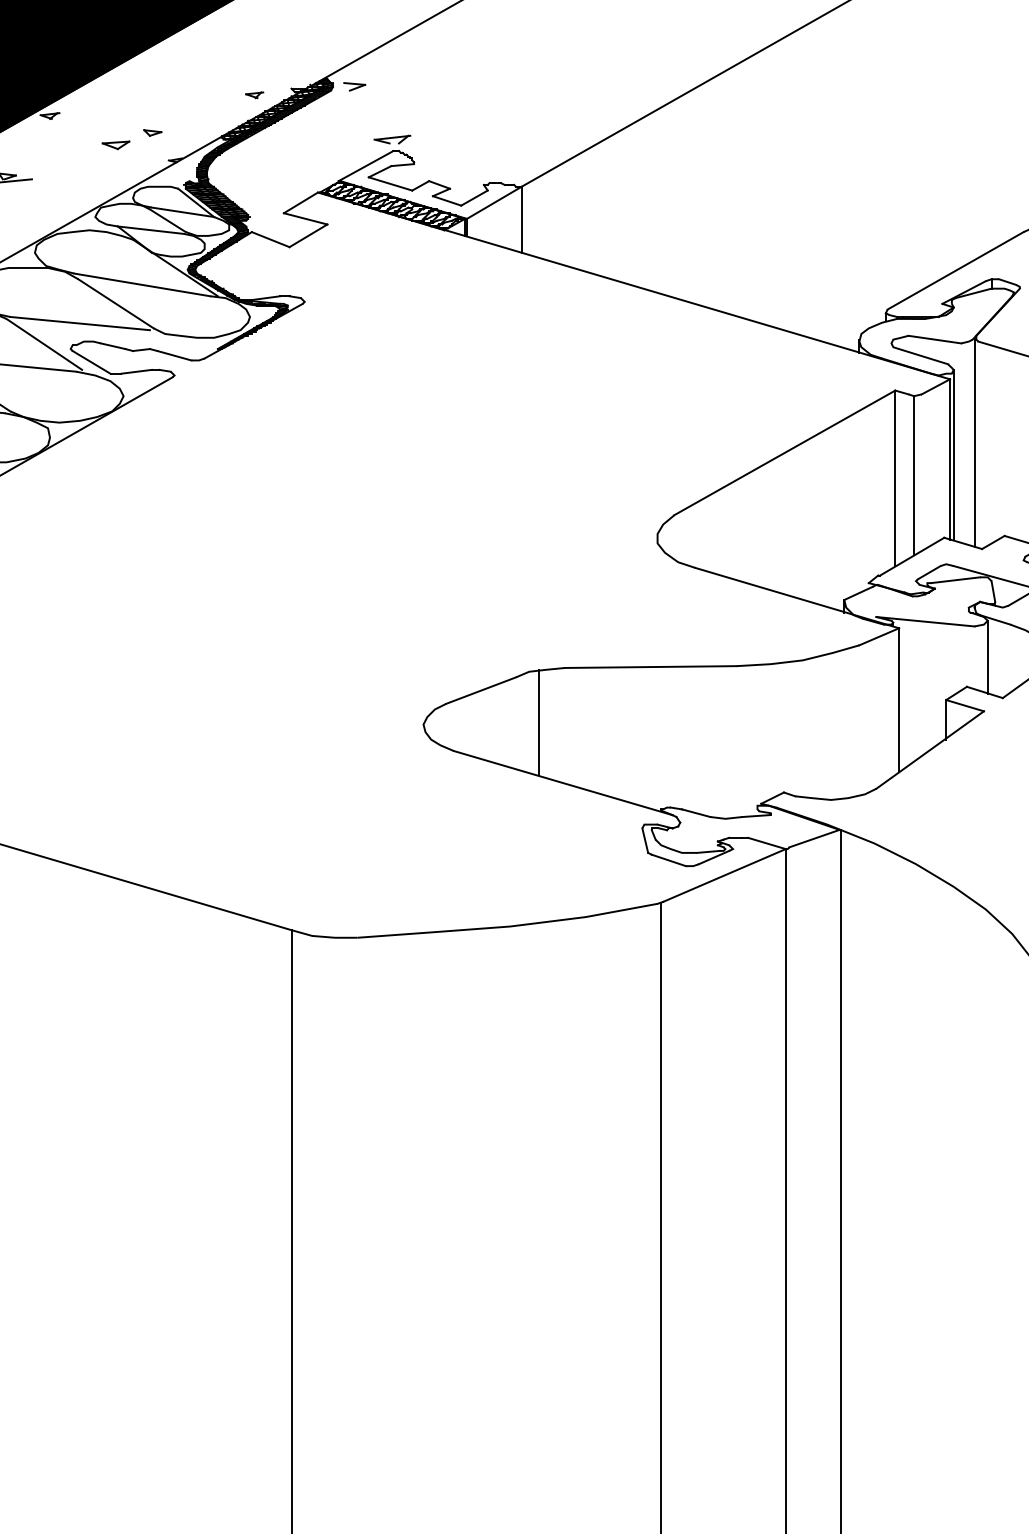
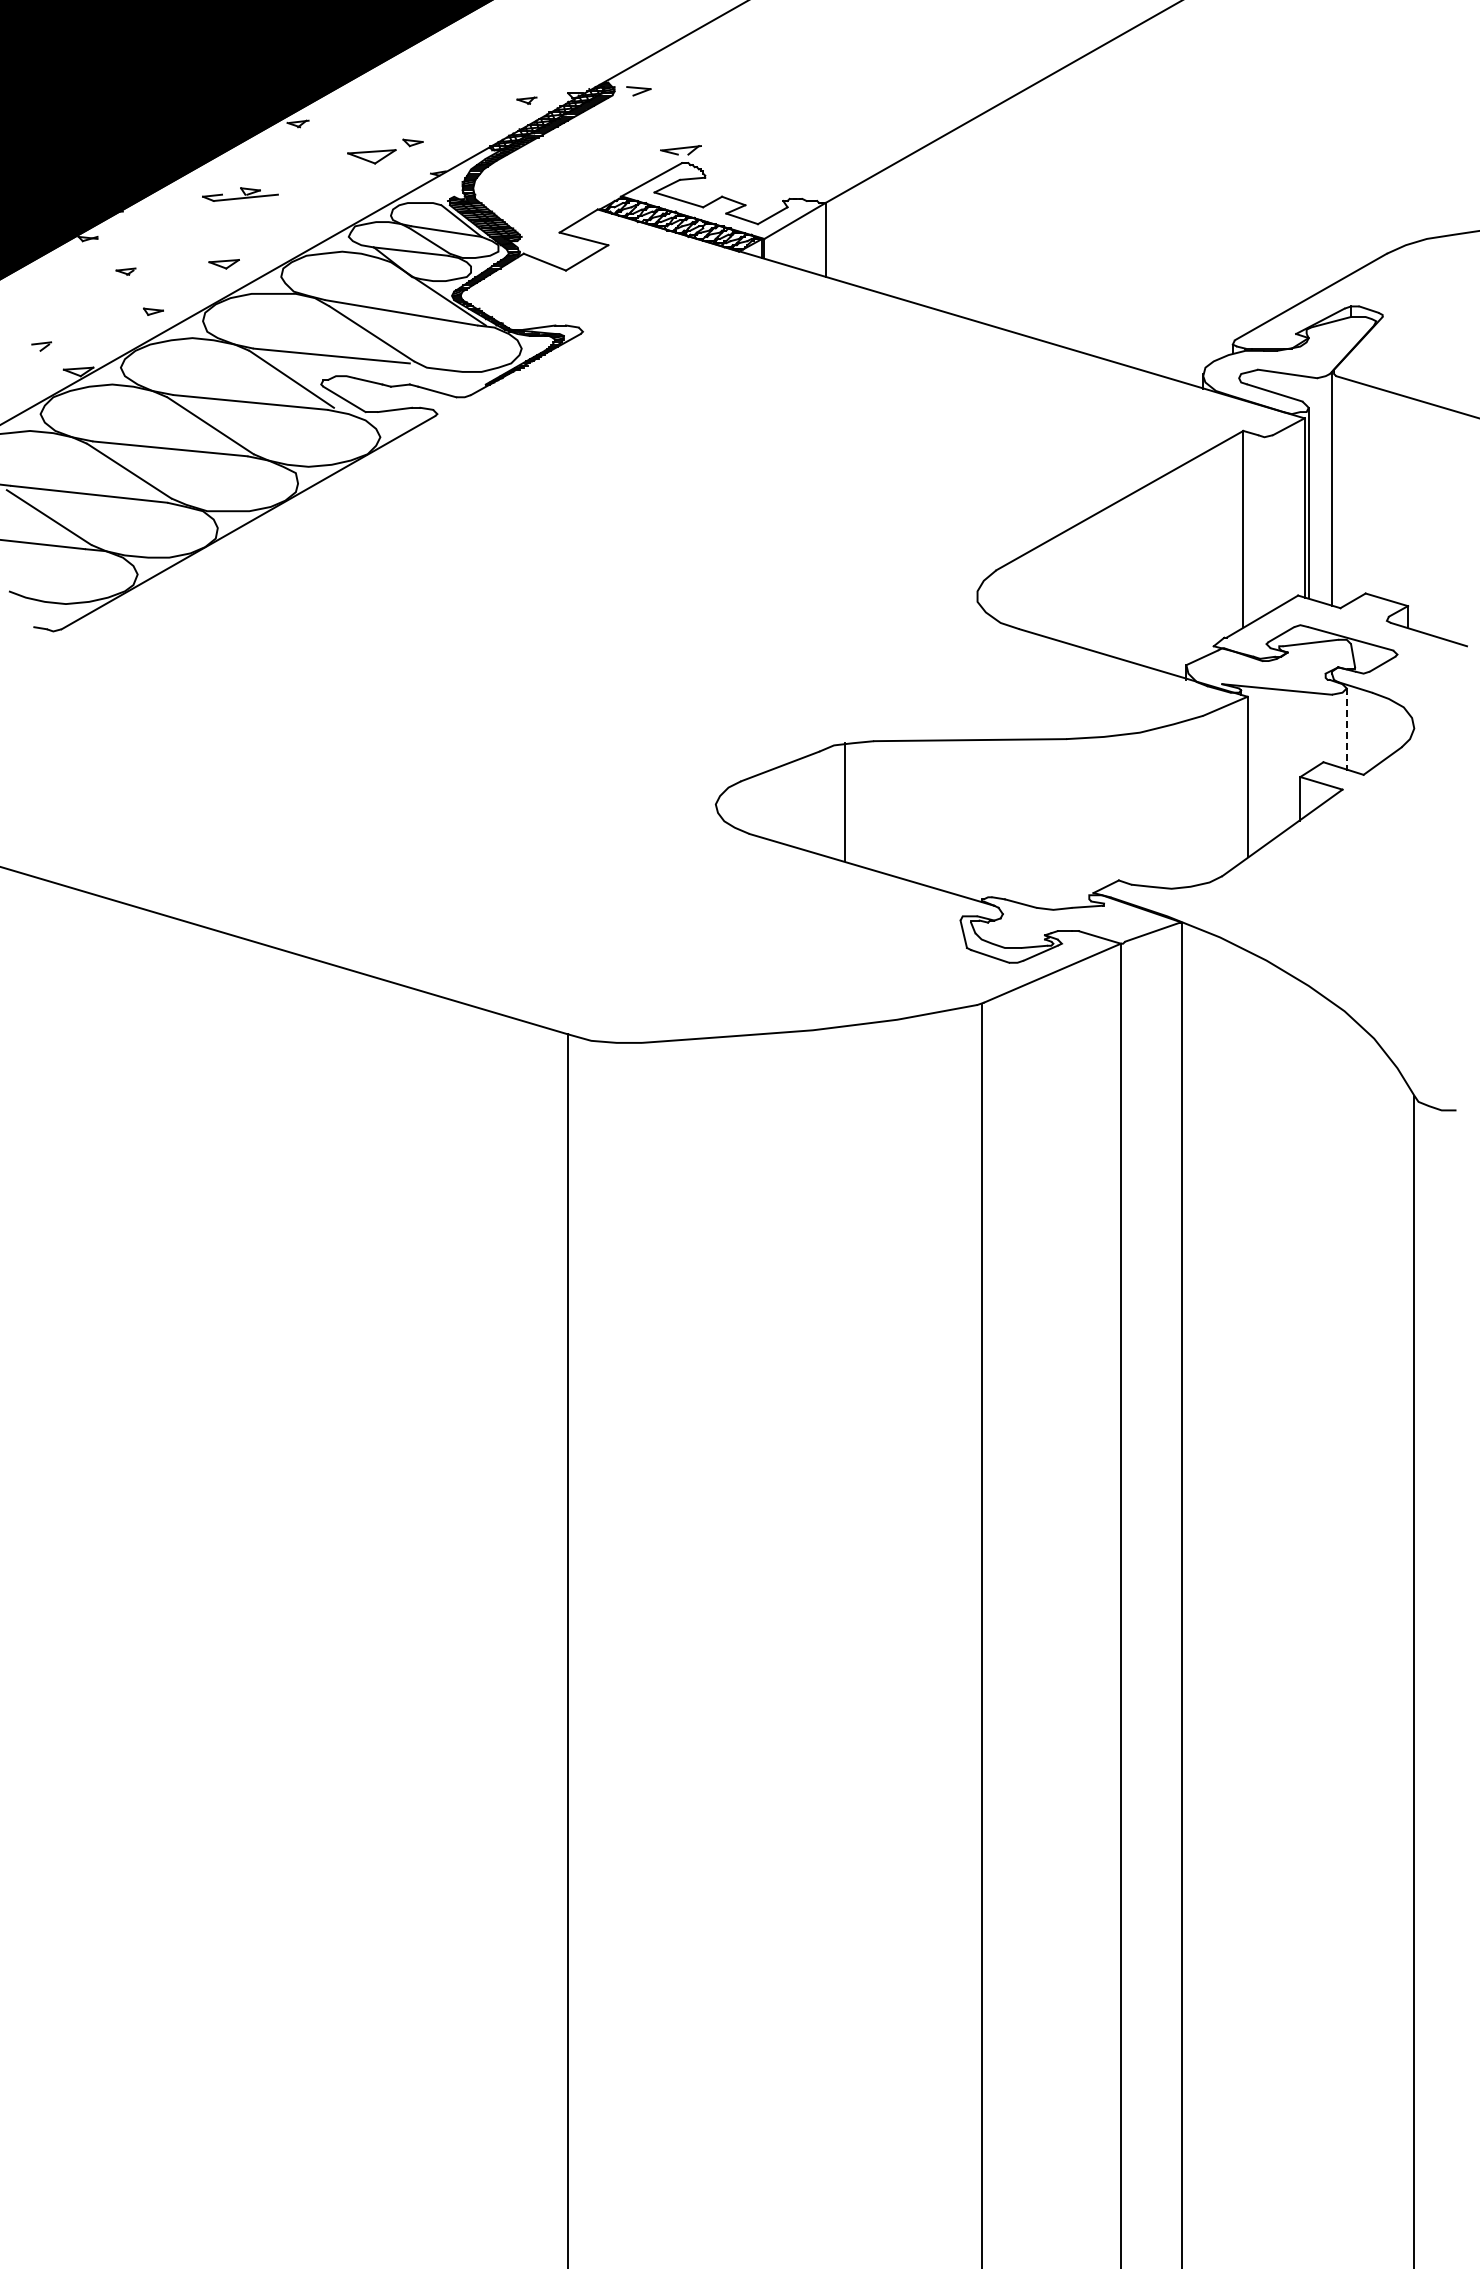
part: (115, 145) -> (371, 156), size x1.6
line: (914, 475) -> (1264, 525), removed
line: (987, 658) -> (1346, 730), solid -> dashed

